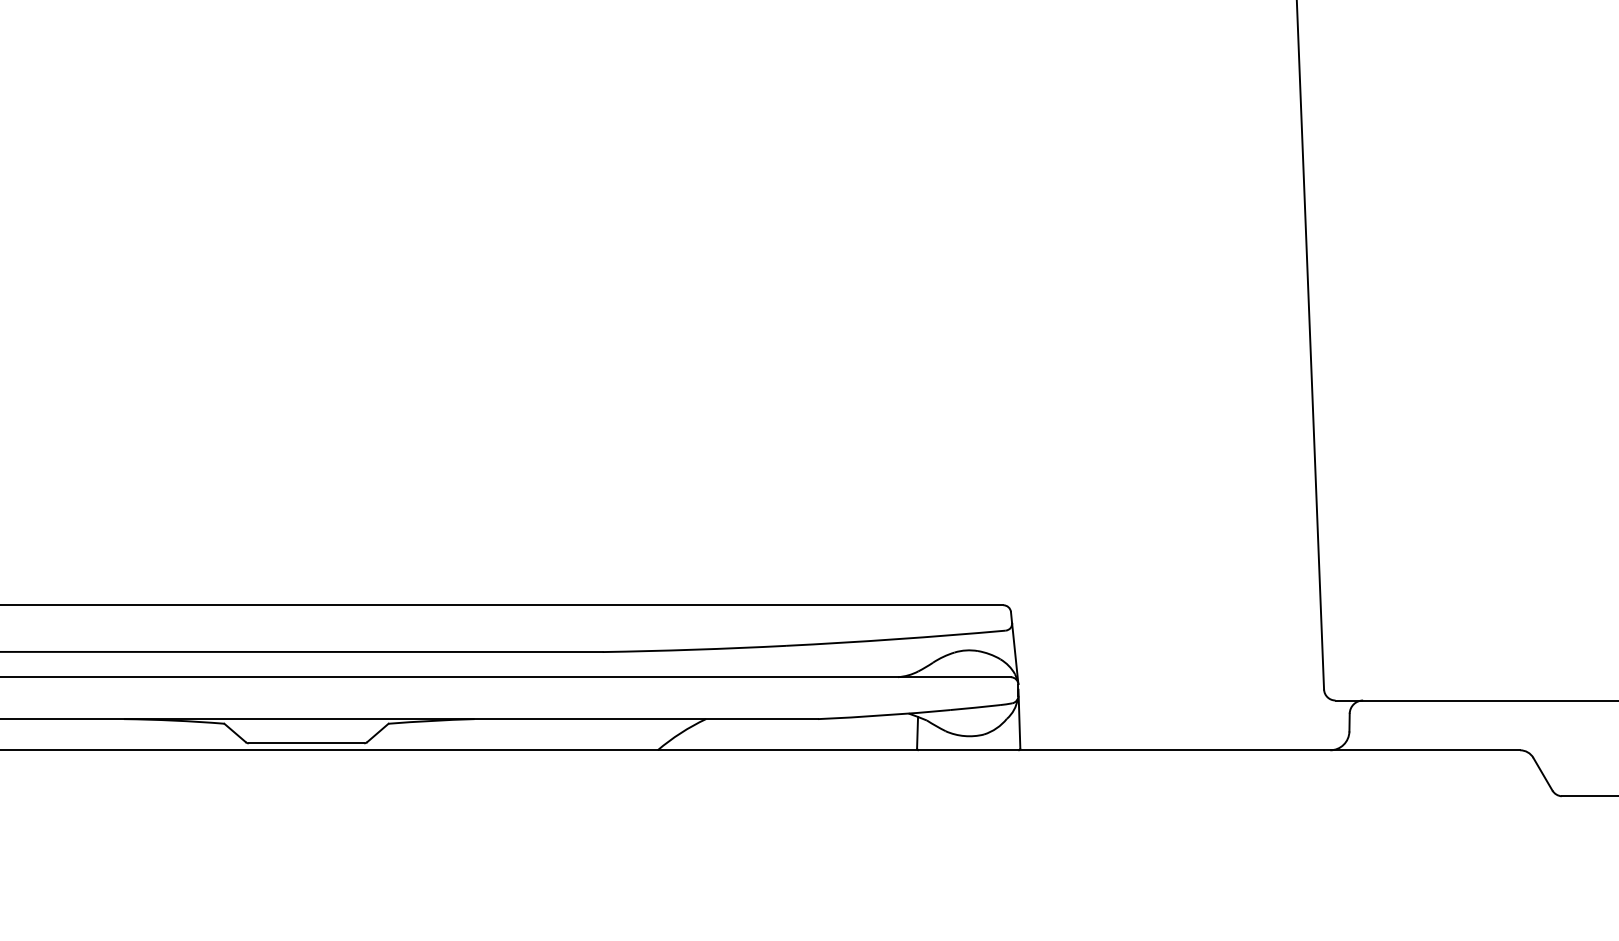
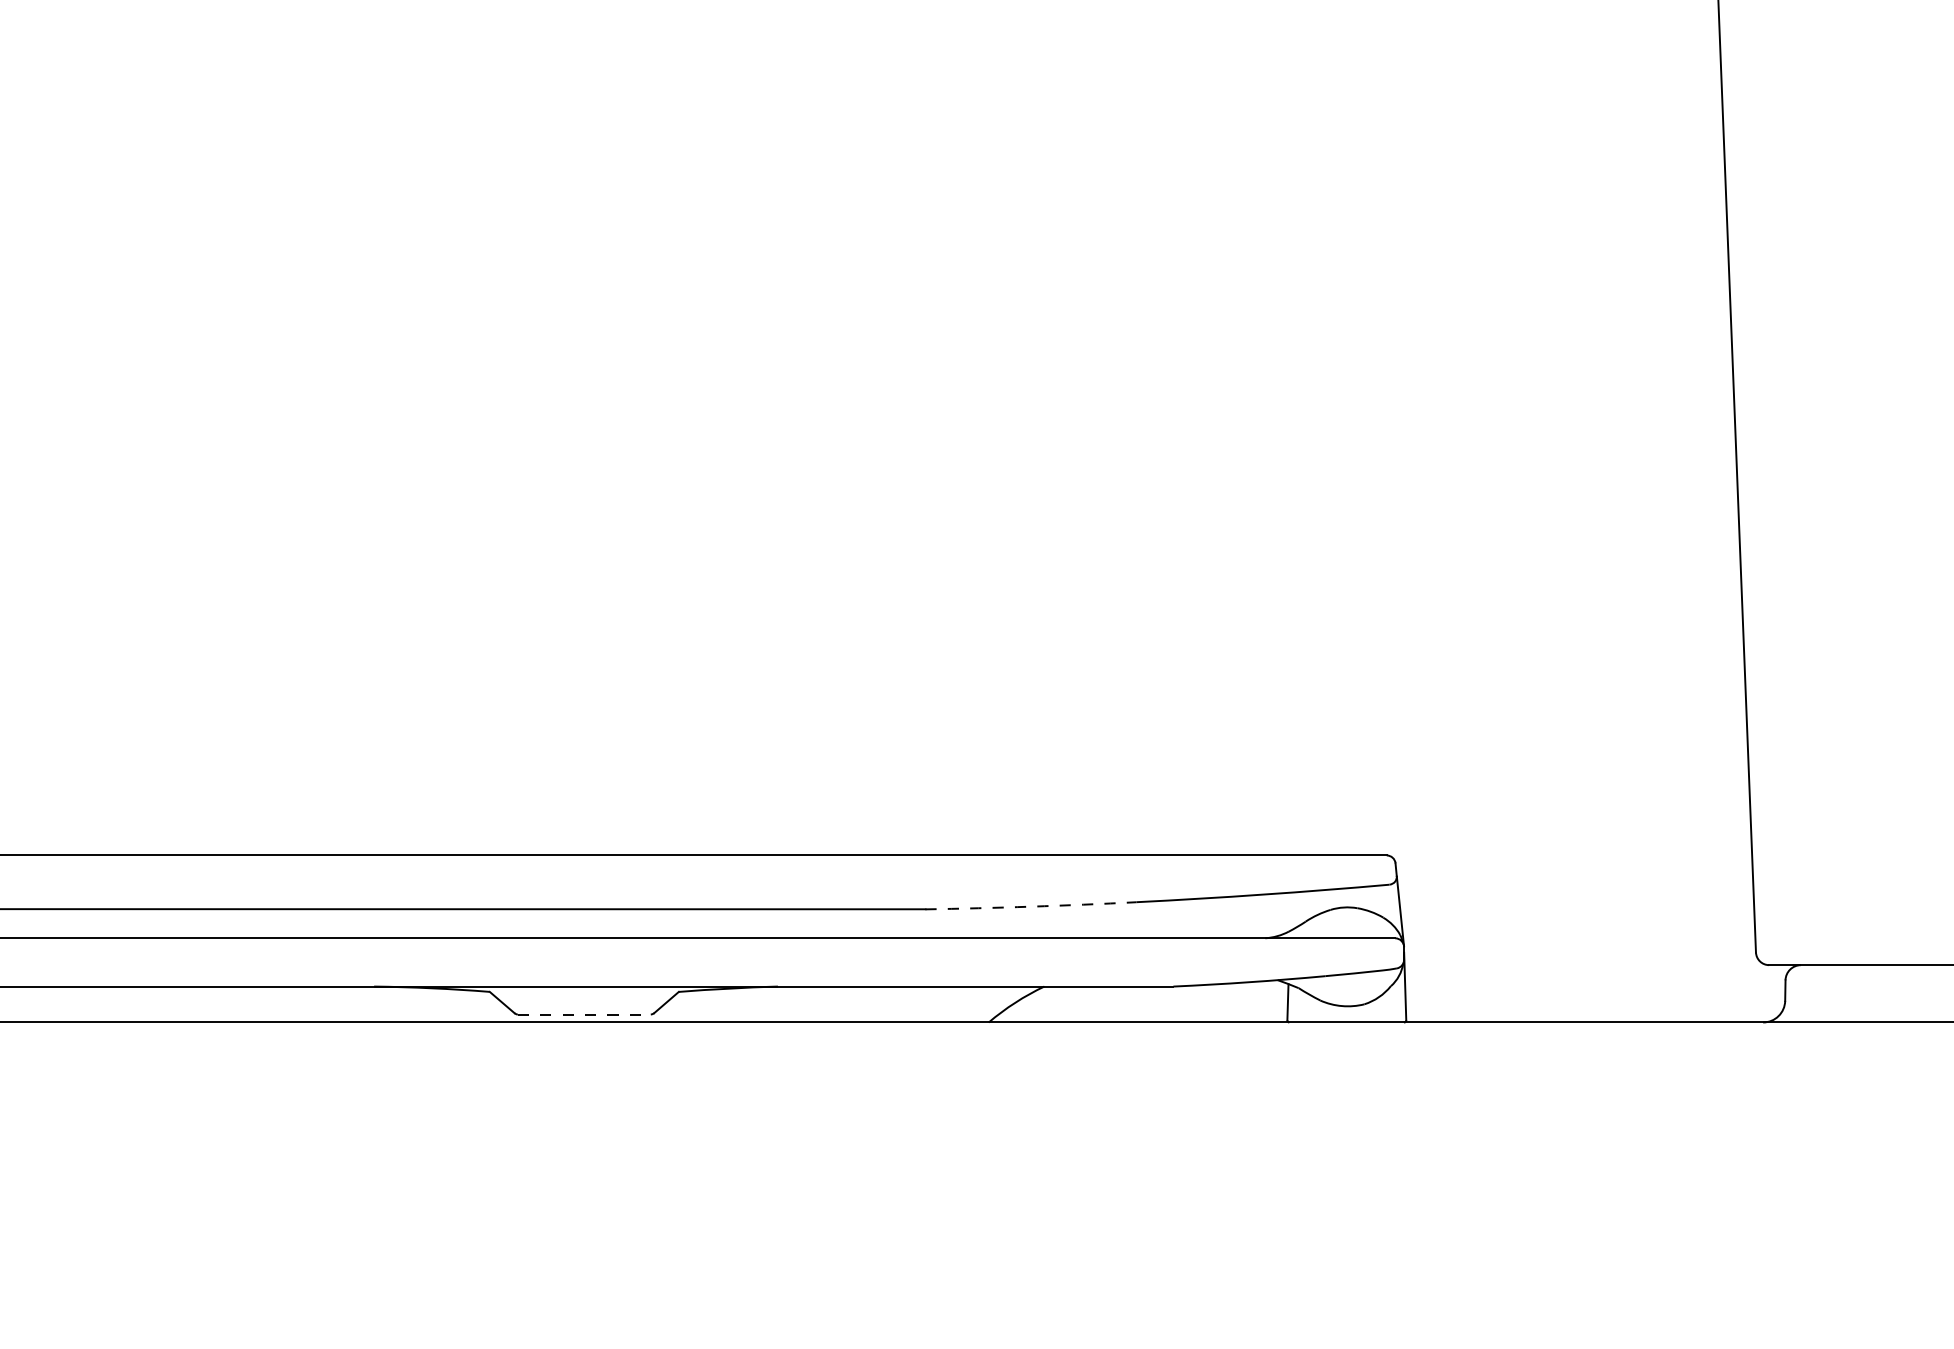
arc: (694, 649) -> (1031, 906), solid -> dashed
line: (306, 743) -> (584, 1014), solid -> dashed

